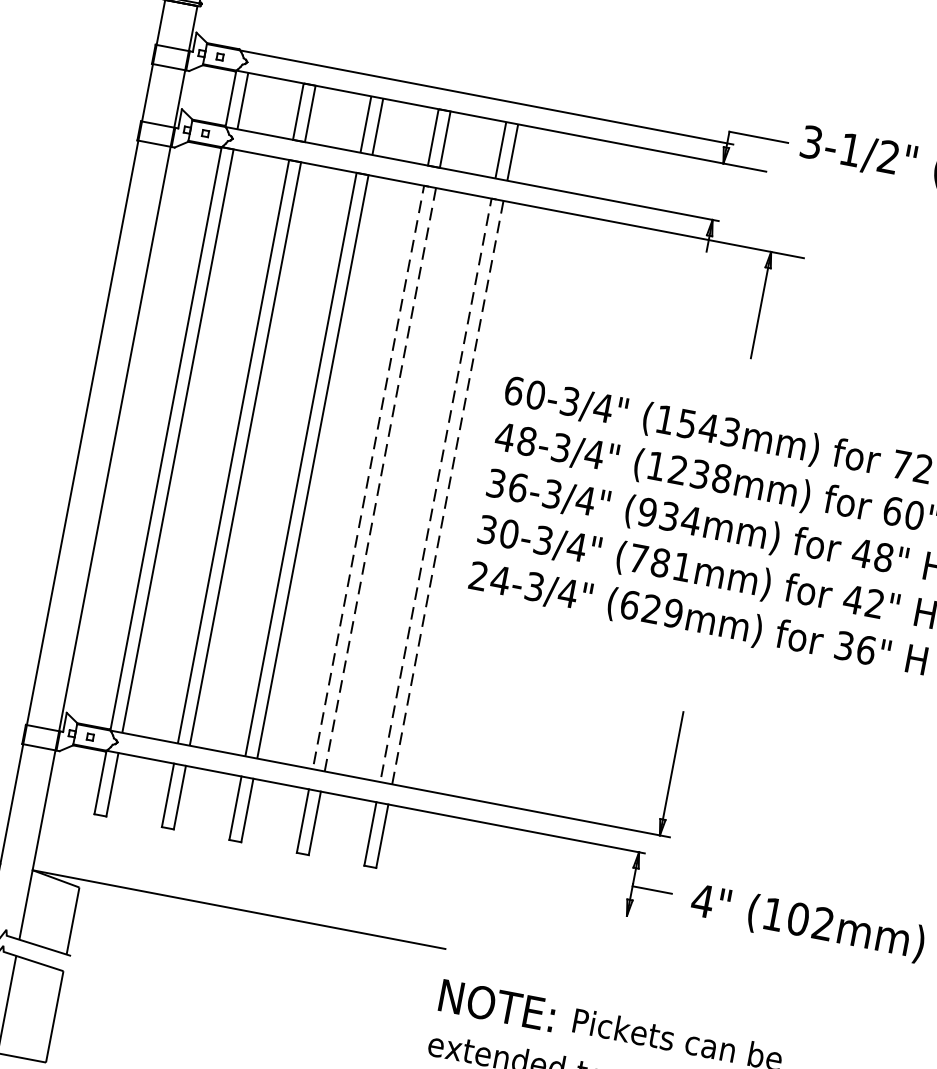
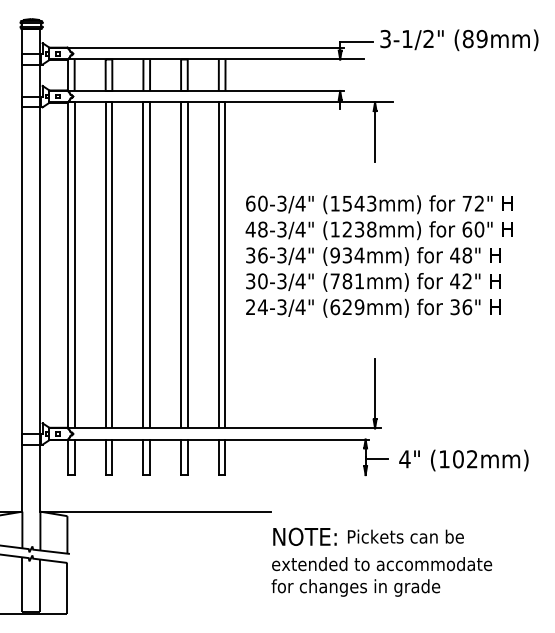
line: (428, 186) -> (183, 102), dashed -> solid
line: (496, 199) -> (221, 102), dashed -> solid

